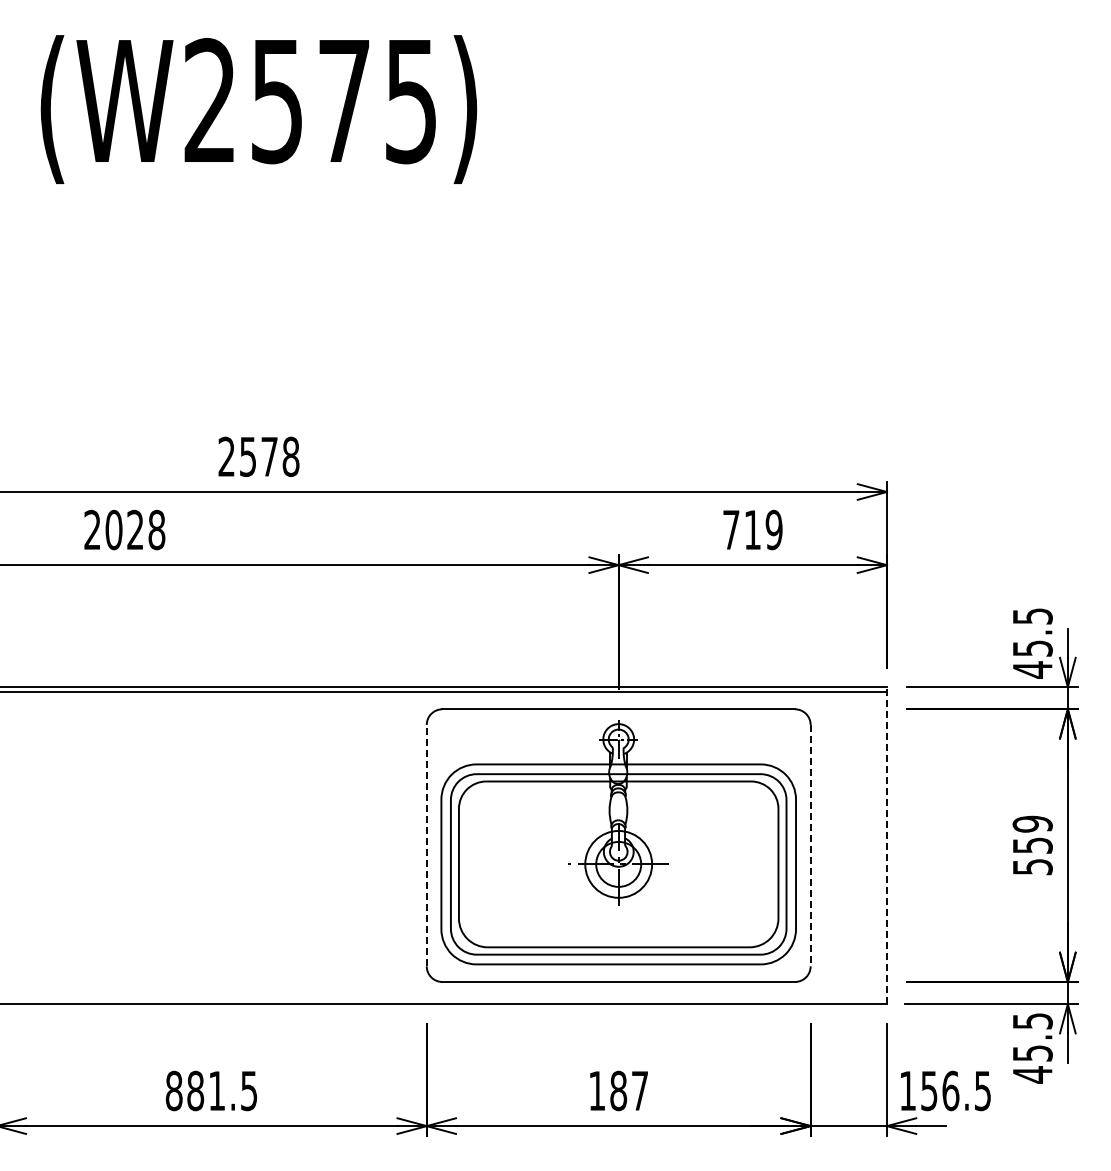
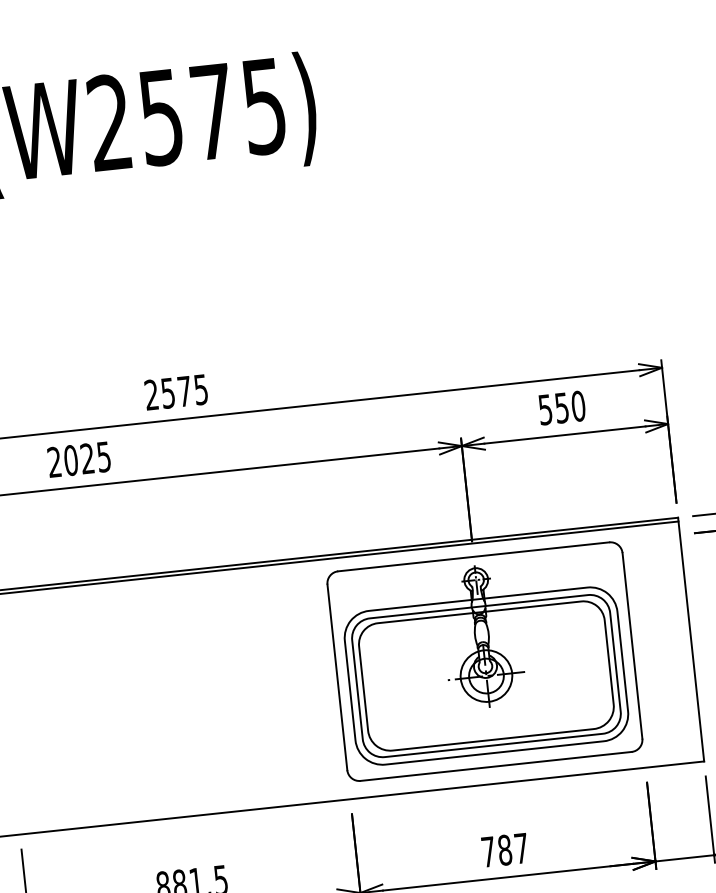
text: (290, 456) -> (200, 389), 2578 -> 2575
text: (156, 529) -> (103, 456), 2028 -> 2025
text: (752, 530) -> (561, 408), 719 -> 550
line: (426, 845) -> (337, 677), dashed -> solid
line: (810, 845) -> (632, 645), dashed -> solid
line: (886, 845) -> (690, 639), dashed -> solid
text: (597, 1090) -> (488, 851), 187 -> 787

